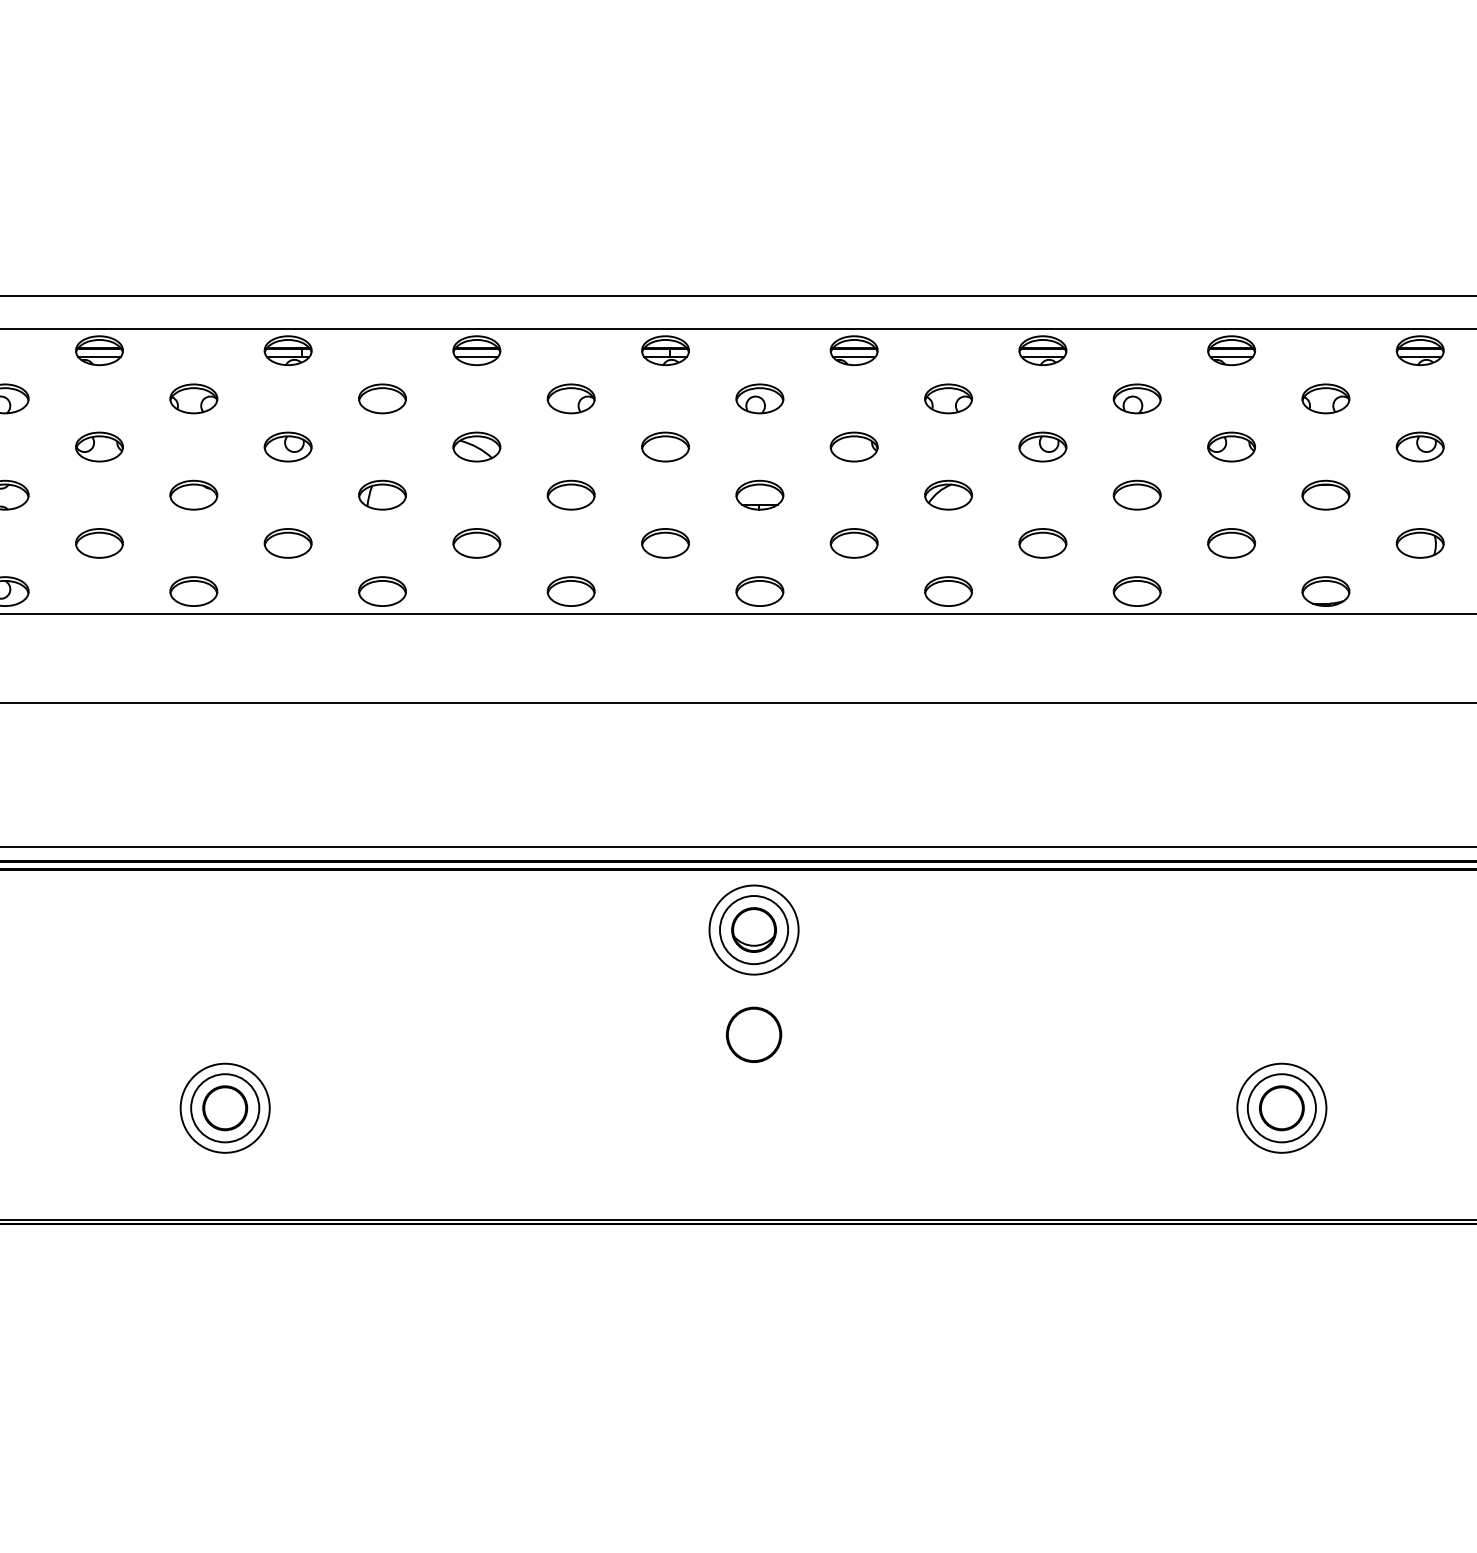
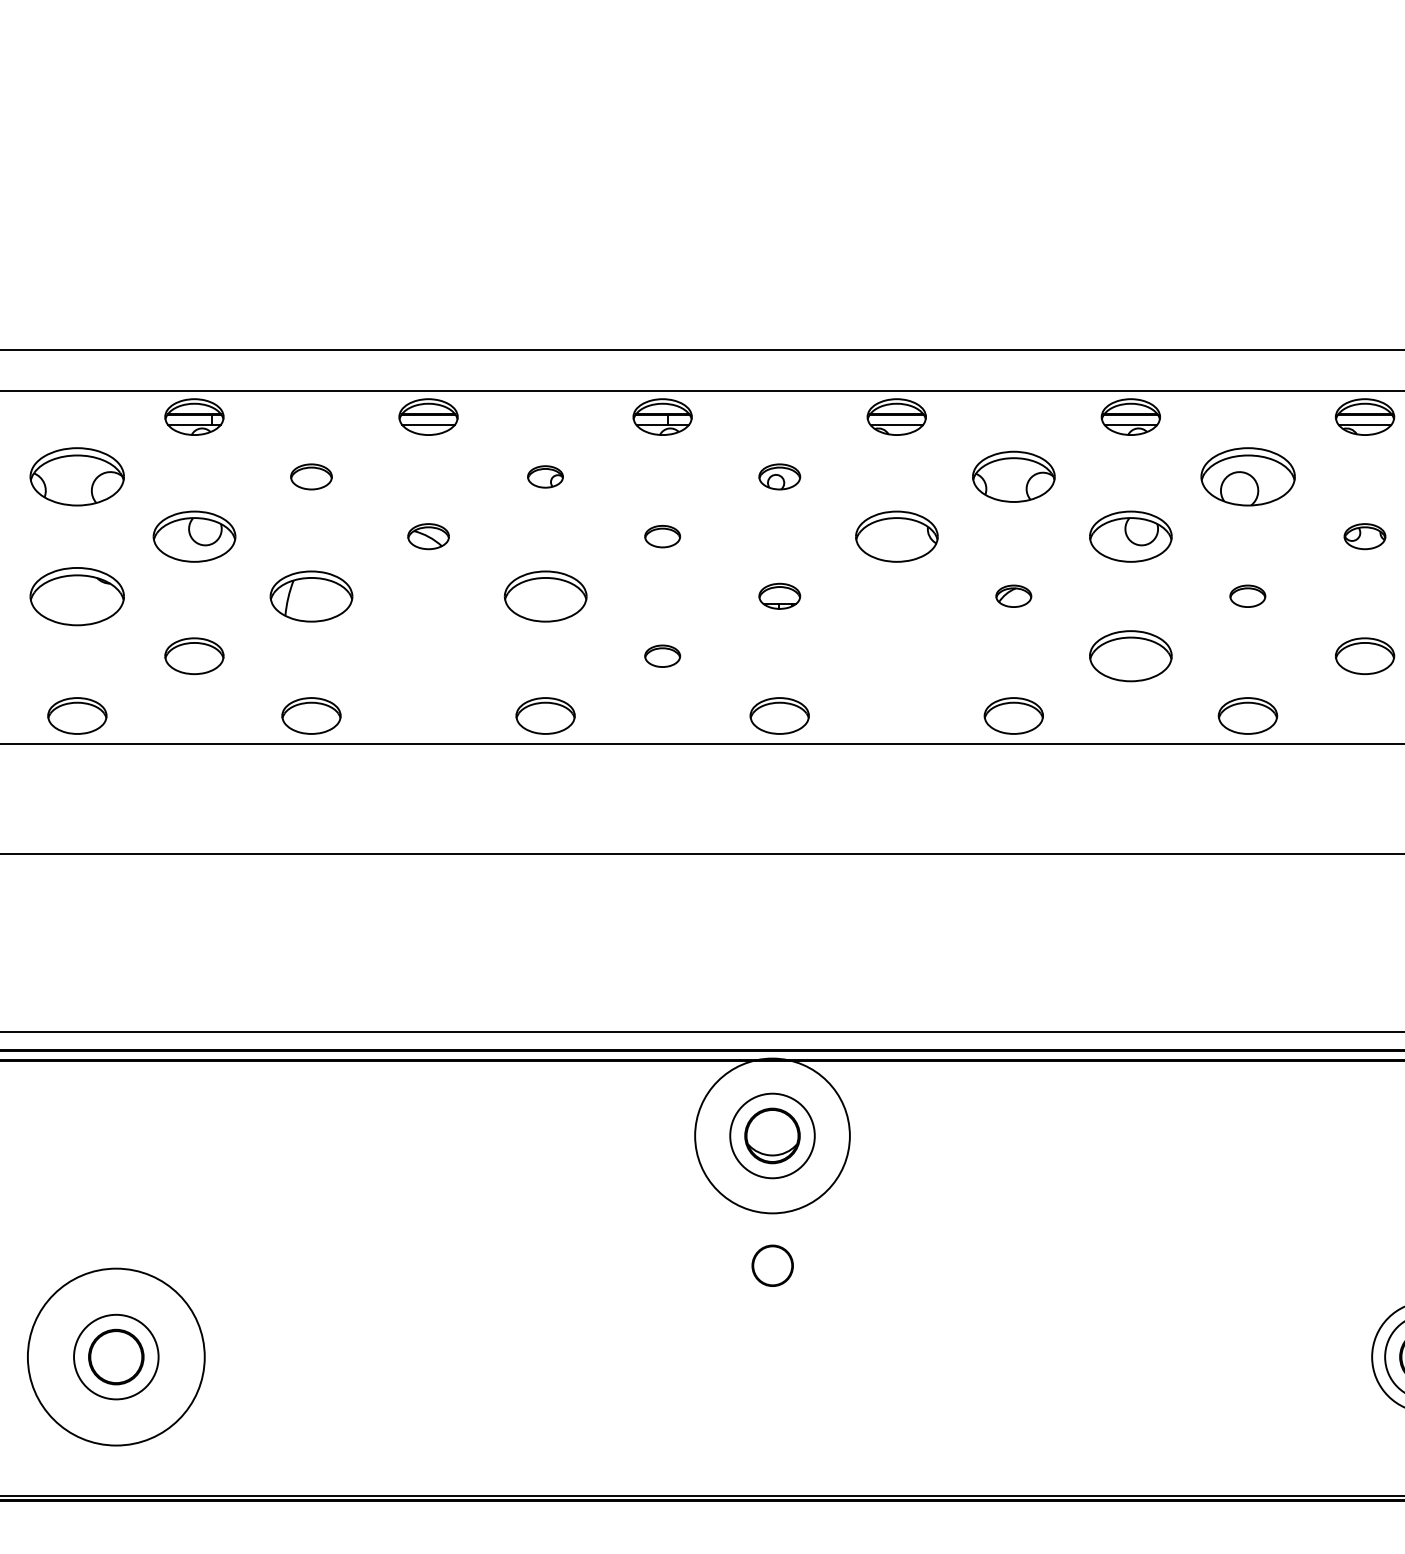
part: (193, 398) -> (76, 476), size x1.6
part: (382, 398) -> (311, 476), size x0.7
part: (570, 398) -> (544, 476), size x0.6
part: (759, 398) -> (779, 476), size x0.7
part: (948, 398) -> (1013, 476), size x1.4
part: (1136, 398) -> (1247, 476), size x1.6
part: (287, 446) -> (193, 535), size x1.4
part: (476, 446) -> (428, 535), size x0.7
part: (665, 446) -> (662, 535), size x0.6
part: (853, 446) -> (895, 535), size x1.4
part: (1042, 446) -> (1130, 535), size x1.4
part: (1231, 446) -> (1364, 535), size x0.7
part: (193, 494) -> (76, 595), size x1.6
part: (382, 494) -> (311, 595), size x1.4
part: (570, 494) -> (544, 595), size x1.4
part: (759, 494) -> (779, 595), size x0.7
part: (948, 494) -> (1013, 595), size x0.6
part: (1136, 494) -> (1247, 595), size x0.6
part: (476, 543) -> (428, 656), removed
part: (665, 543) -> (662, 656), size x0.6
part: (853, 543) -> (895, 656), removed
part: (1042, 543) -> (1130, 656), size x1.4
circle: (753, 929) -> (771, 1135), size x1.4
part: (754, 1034) -> (773, 1265), size x0.6
circle: (224, 1107) -> (115, 1356), size x1.6

